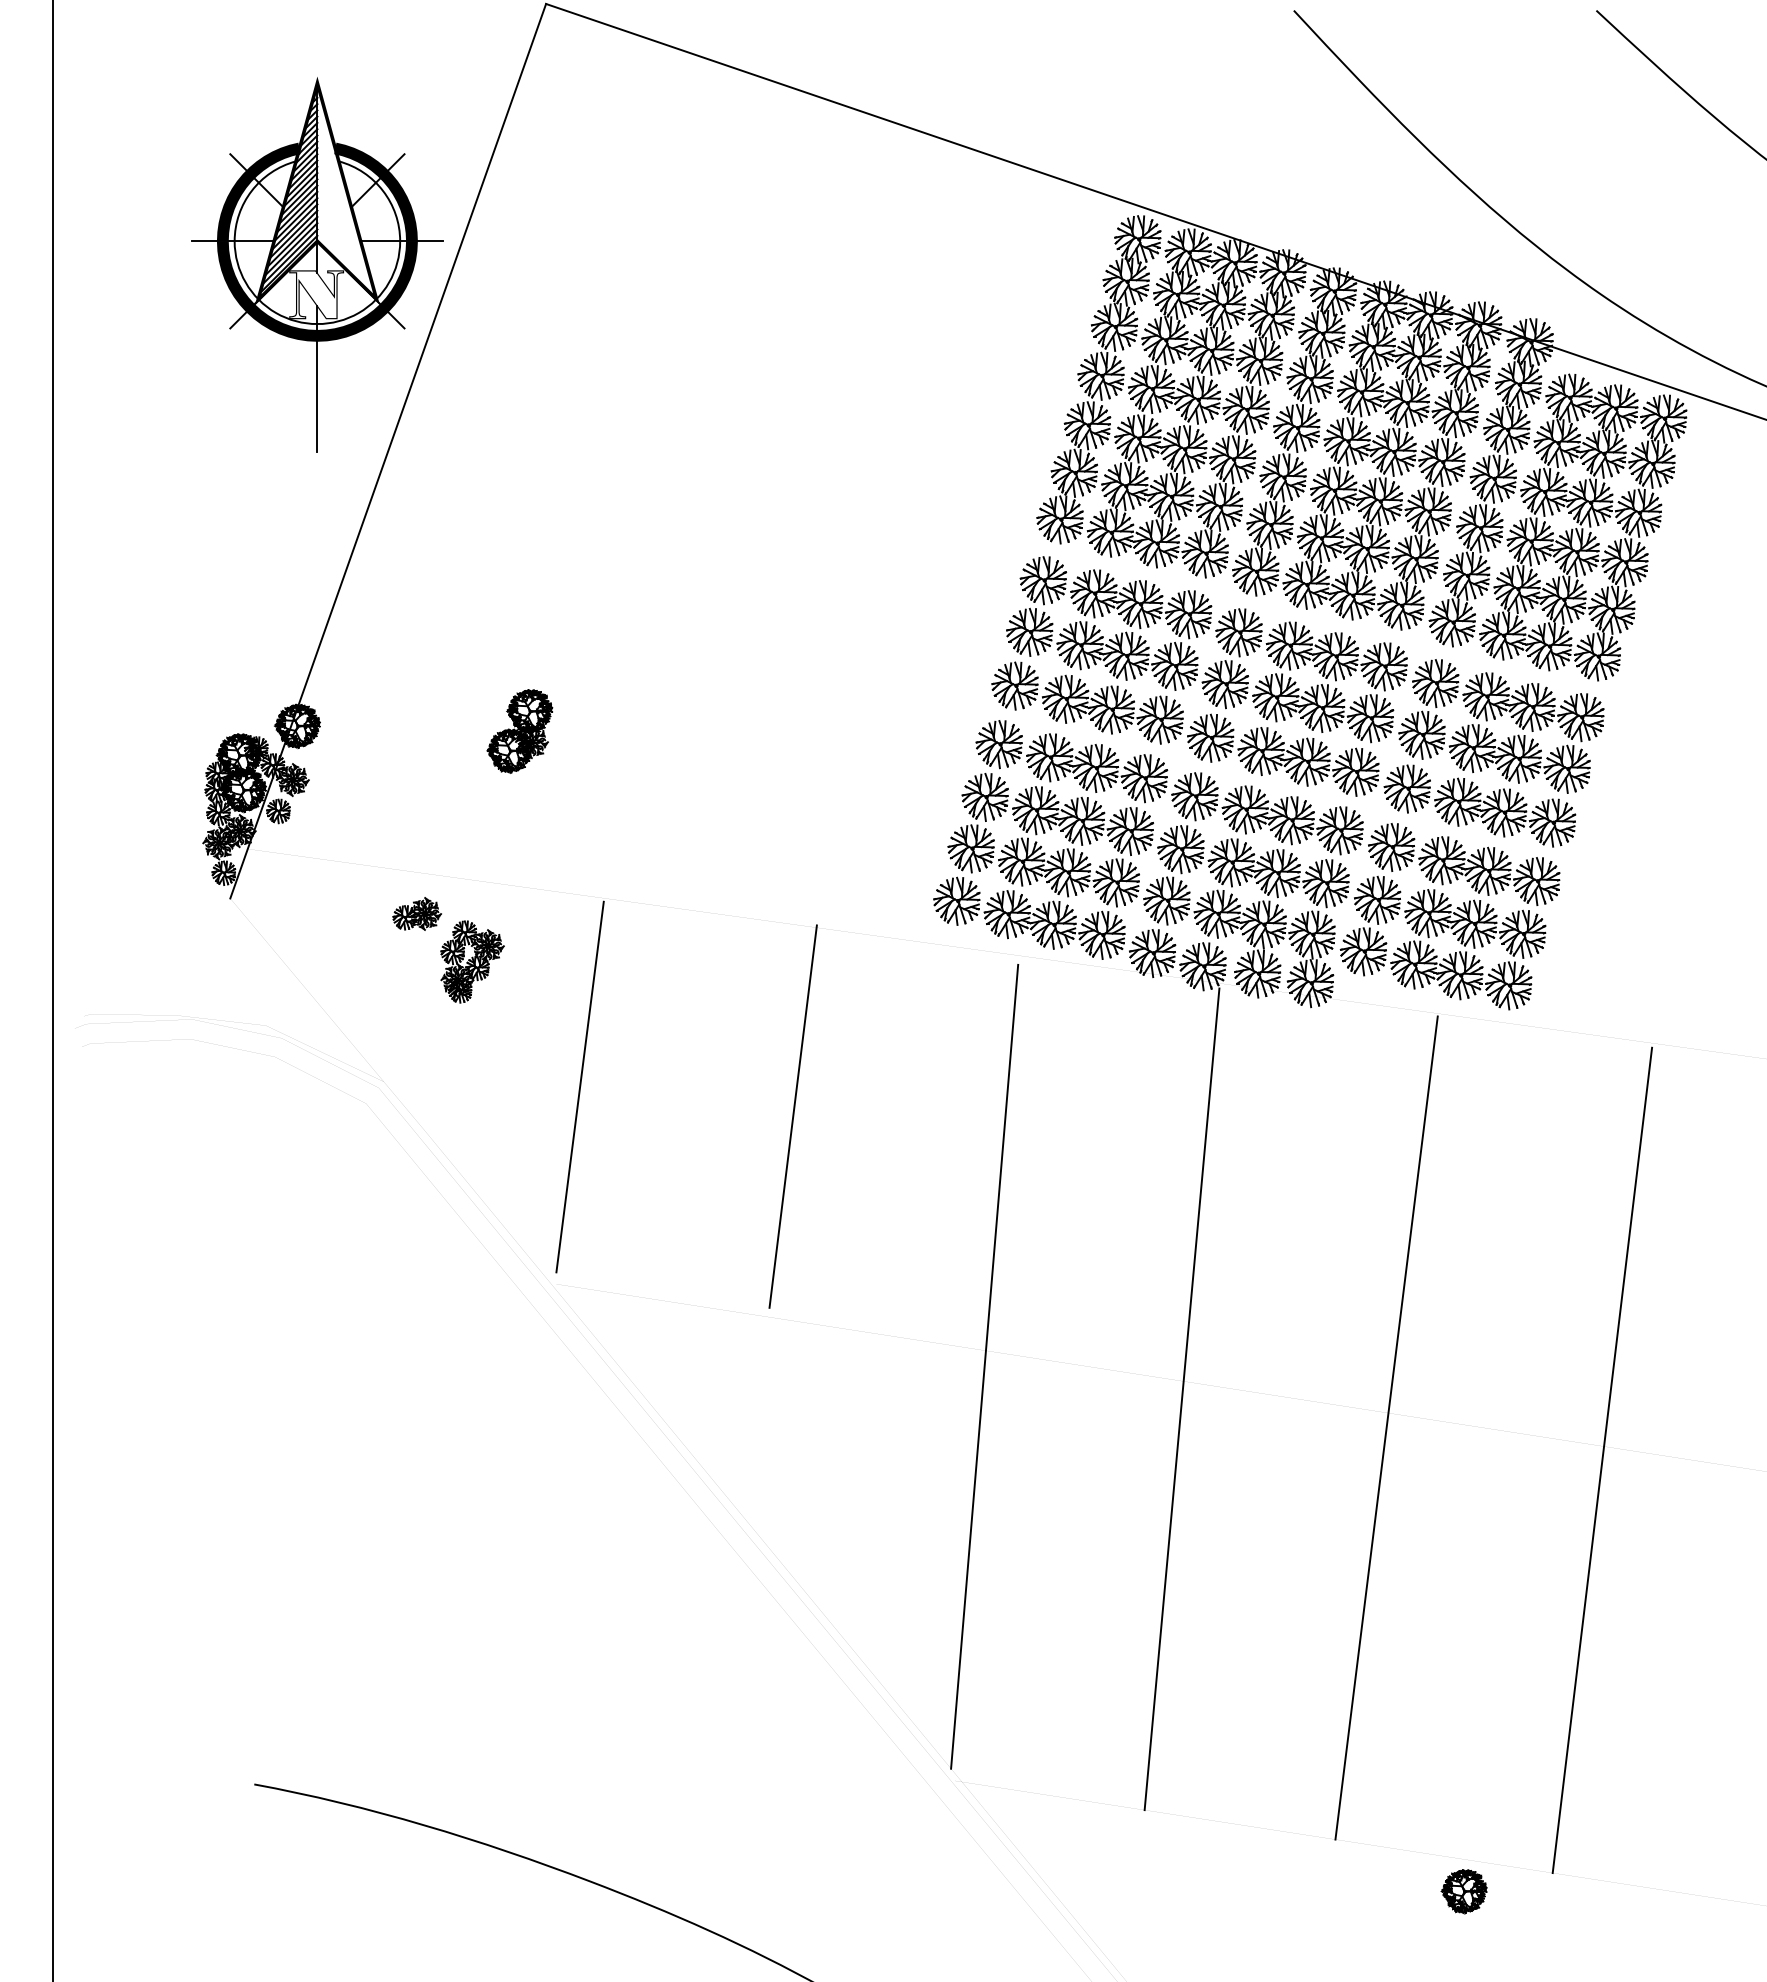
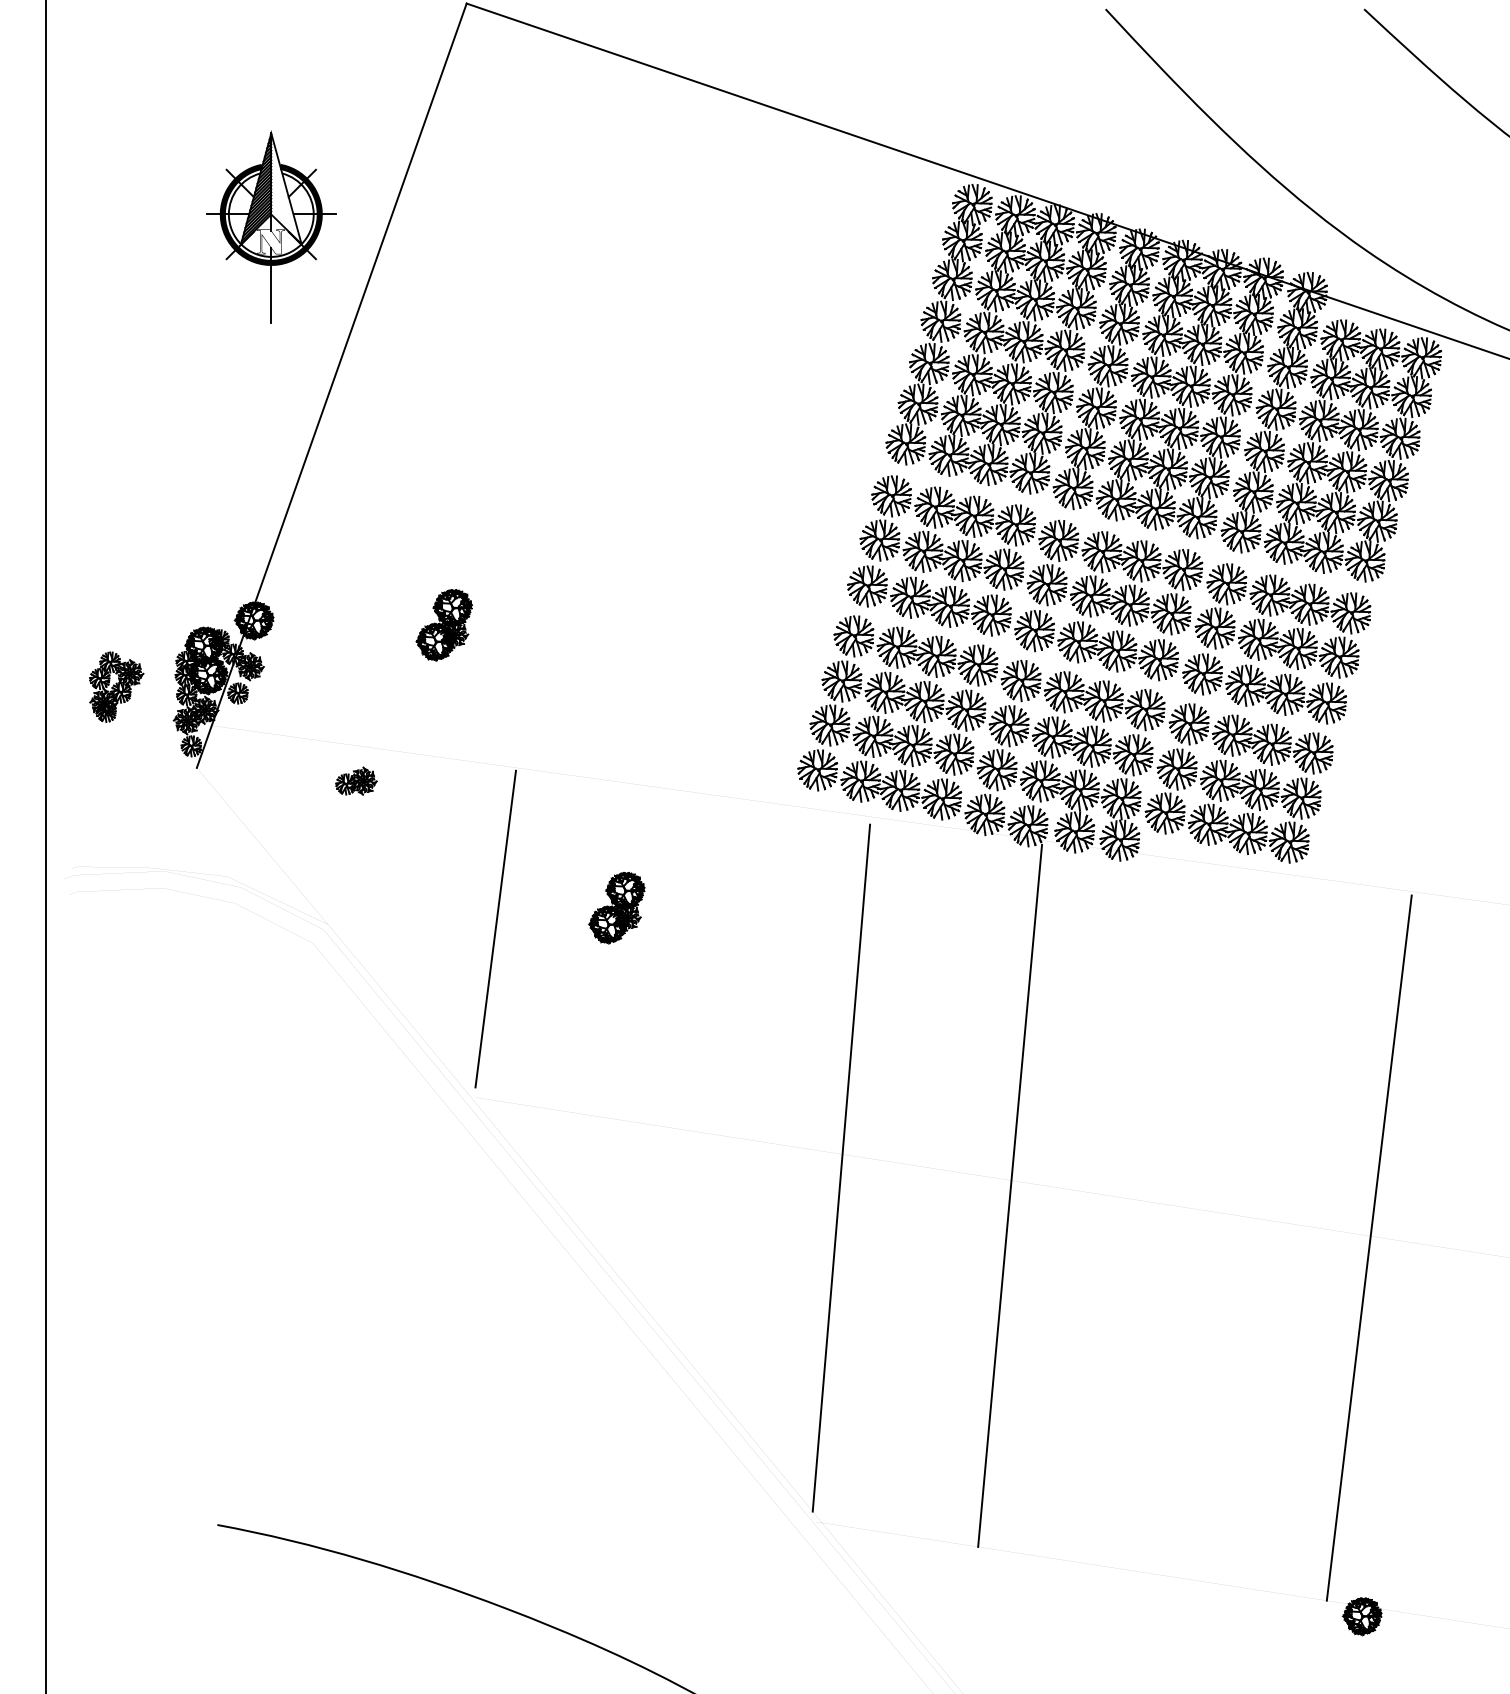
part: (317, 264) -> (271, 226), size x0.6
part: (472, 961) -> (116, 686), moved
part: (721, 1062) -> (616, 908), added
line: (792, 1116) -> (677, 954), removed
line: (1386, 1427) -> (1184, 1219), removed
part: (1463, 1891) -> (1361, 1616), moved

